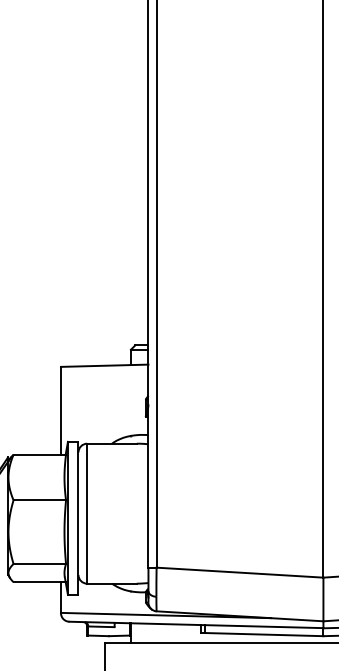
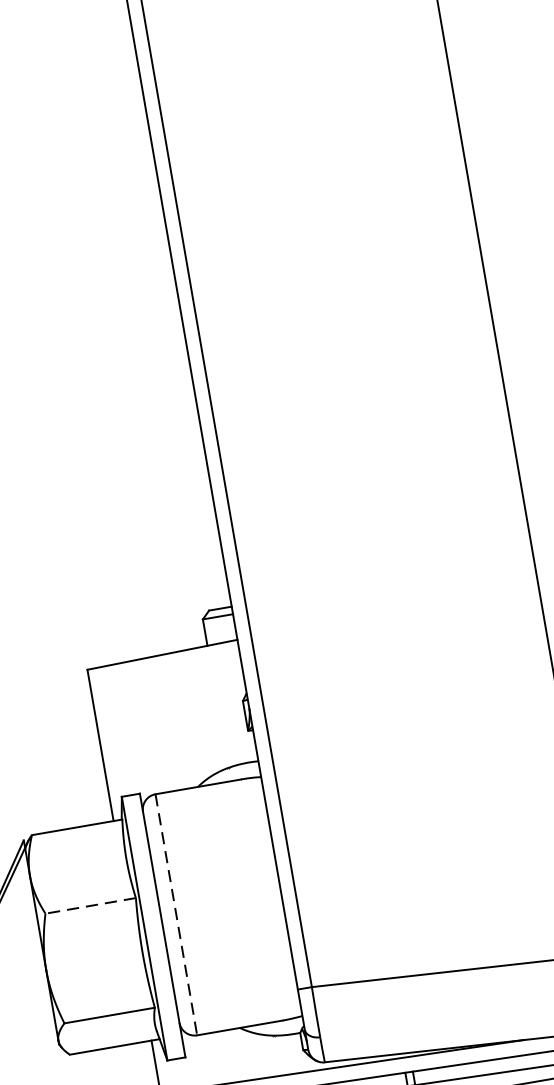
line: (39, 500) -> (90, 906), solid -> dashed
line: (87, 513) -> (176, 914), solid -> dashed

